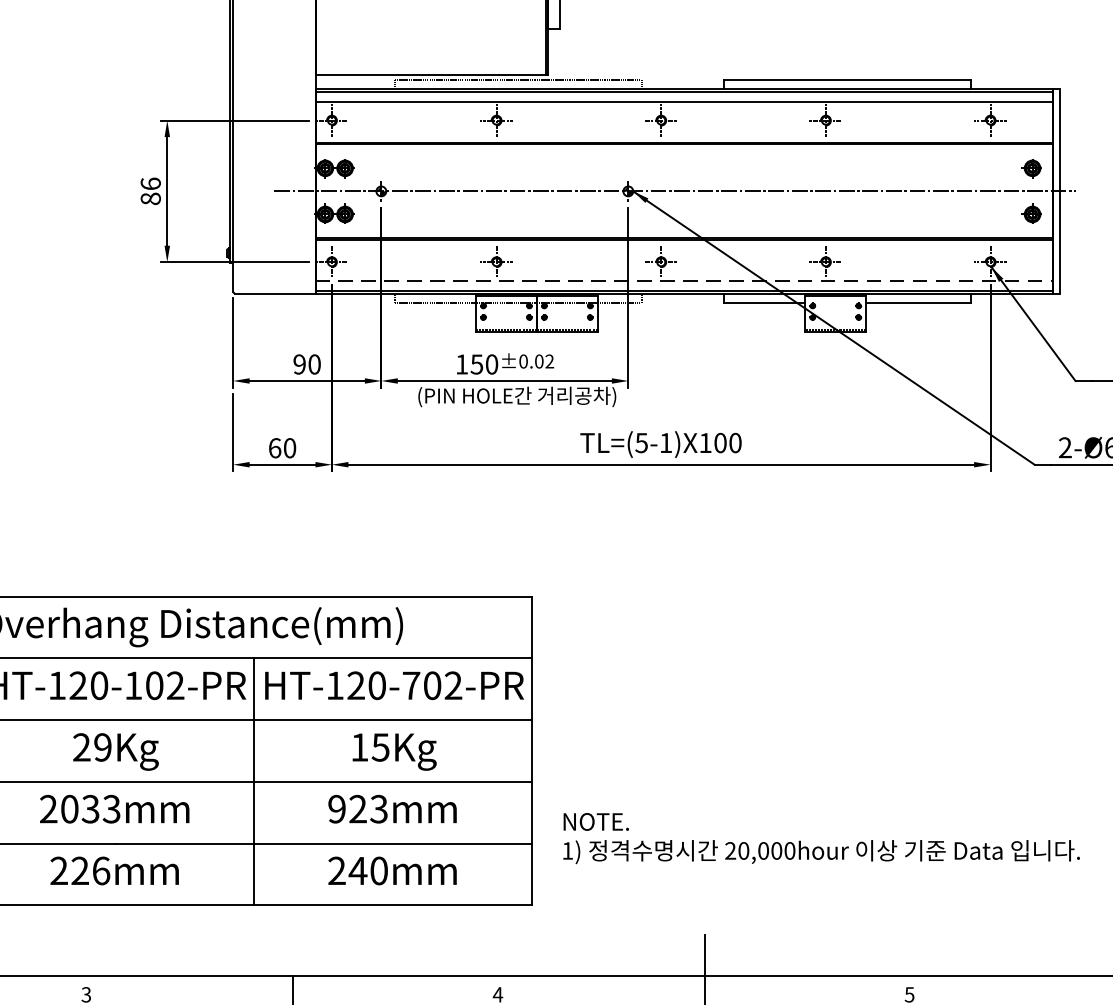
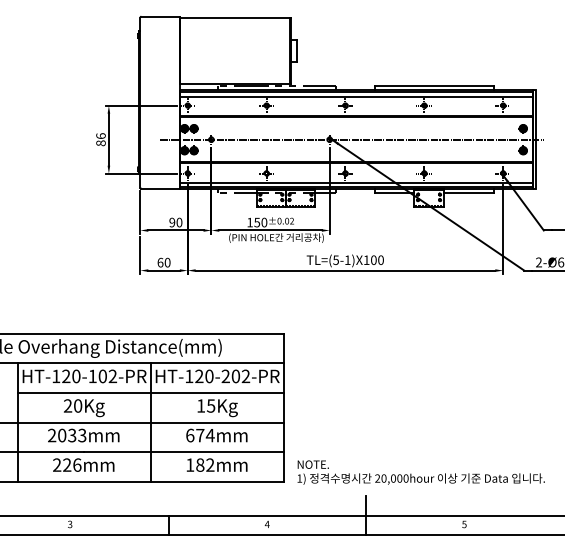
line: (684, 280) -> (356, 182), dashed -> solid
text: (410, 685) -> (225, 376), HT-120-702-PR -> HT-120-202-PR
text: (103, 746) -> (78, 405), 29Kg -> 20Kg
text: (358, 809) -> (200, 435), 923mm -> 674mm
text: (820, 838) -> (420, 472), moved
text: (358, 869) -> (200, 464), 240mm -> 182mm

